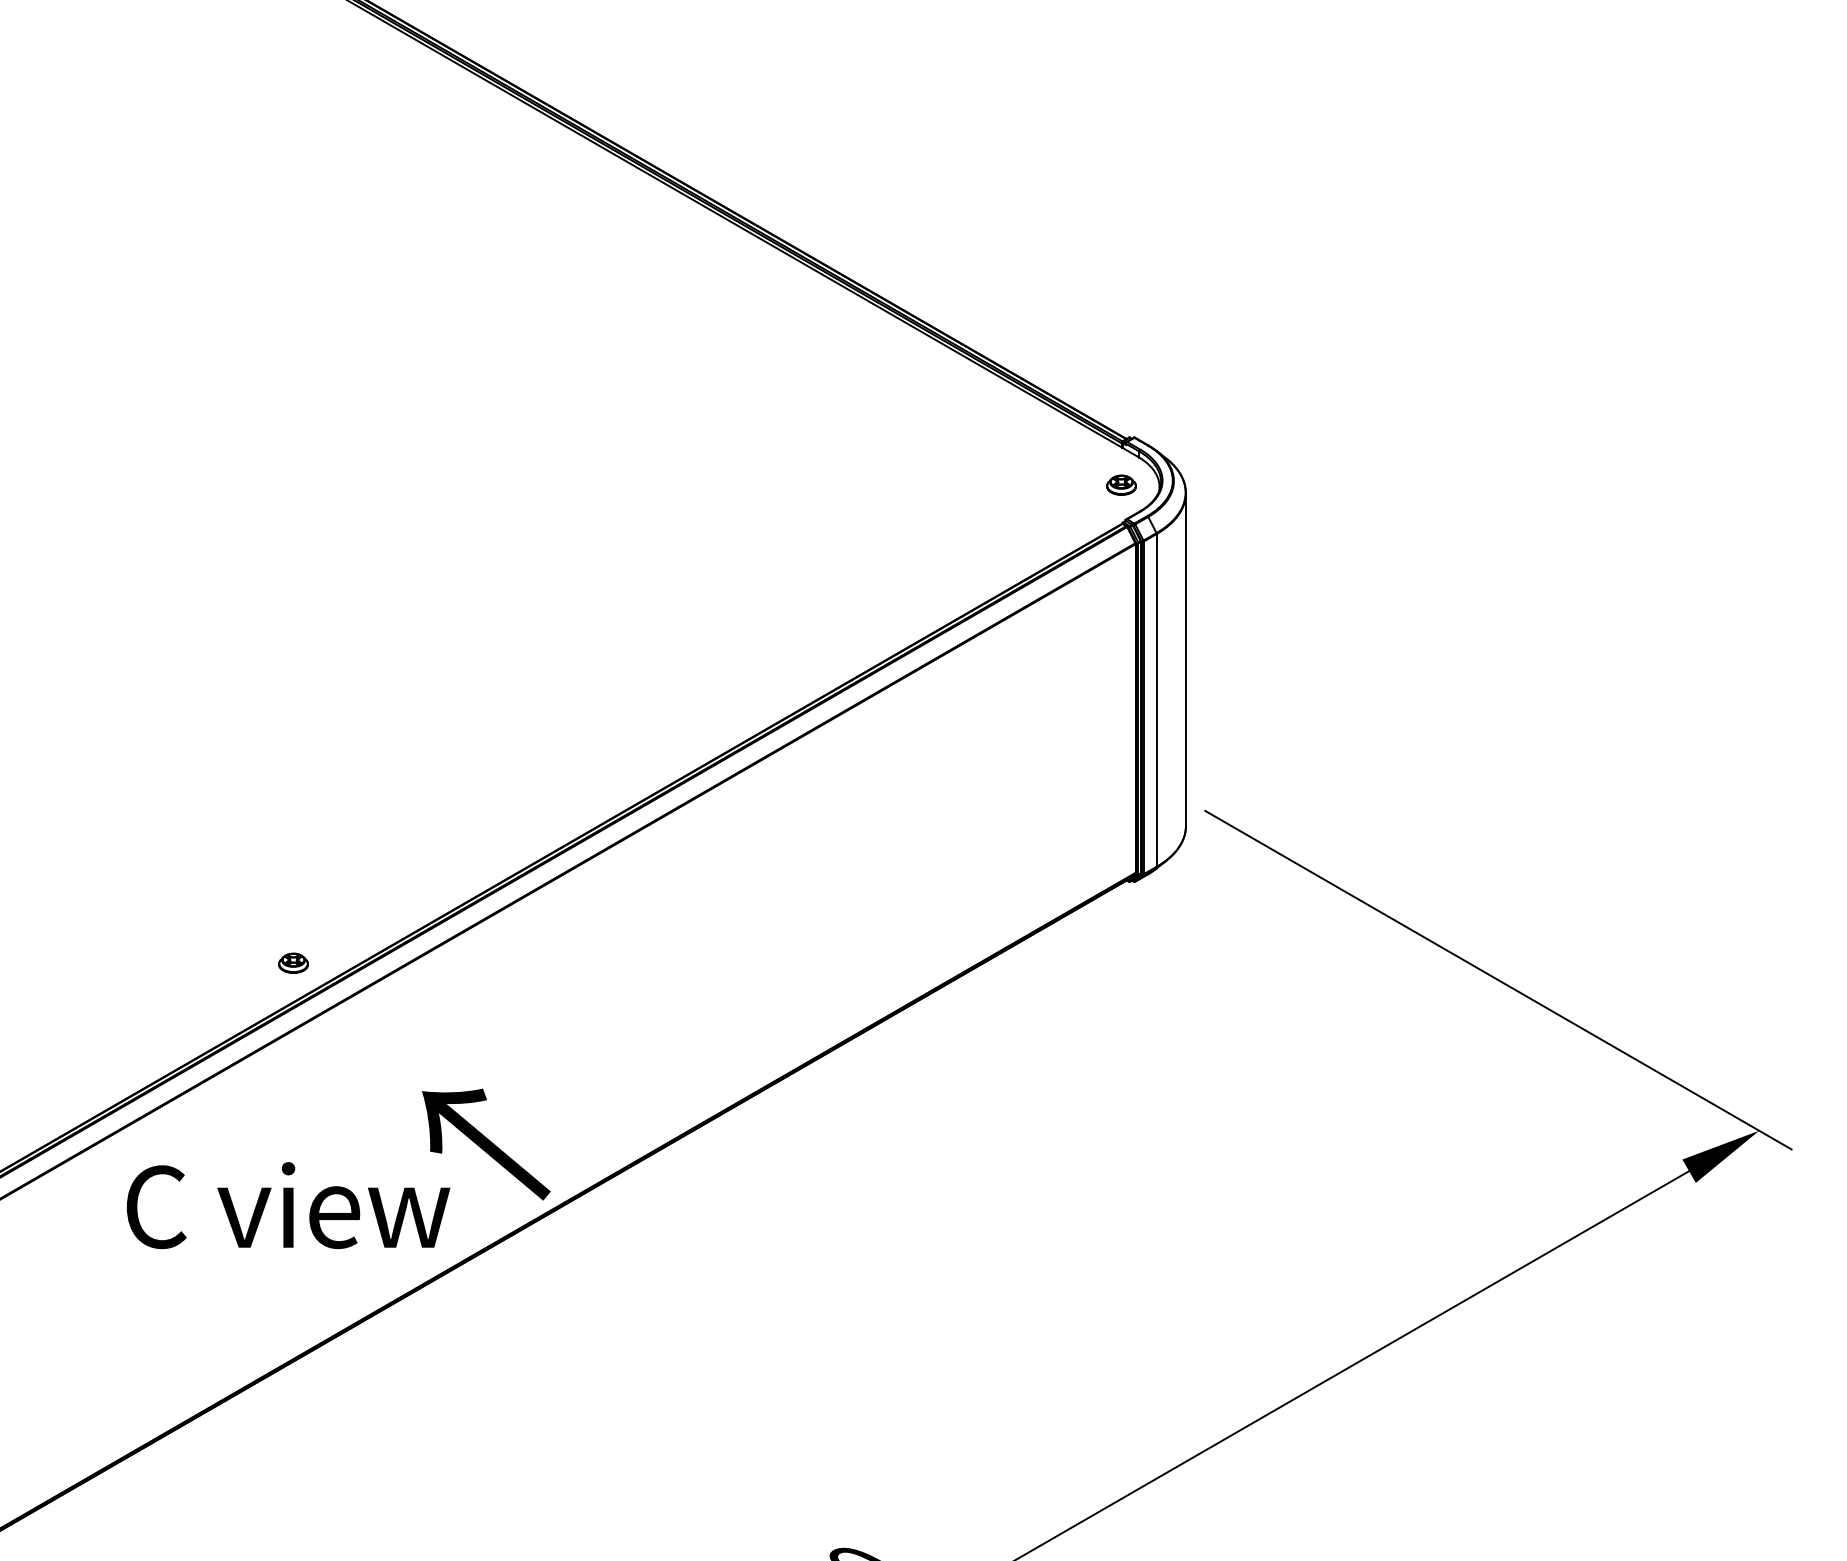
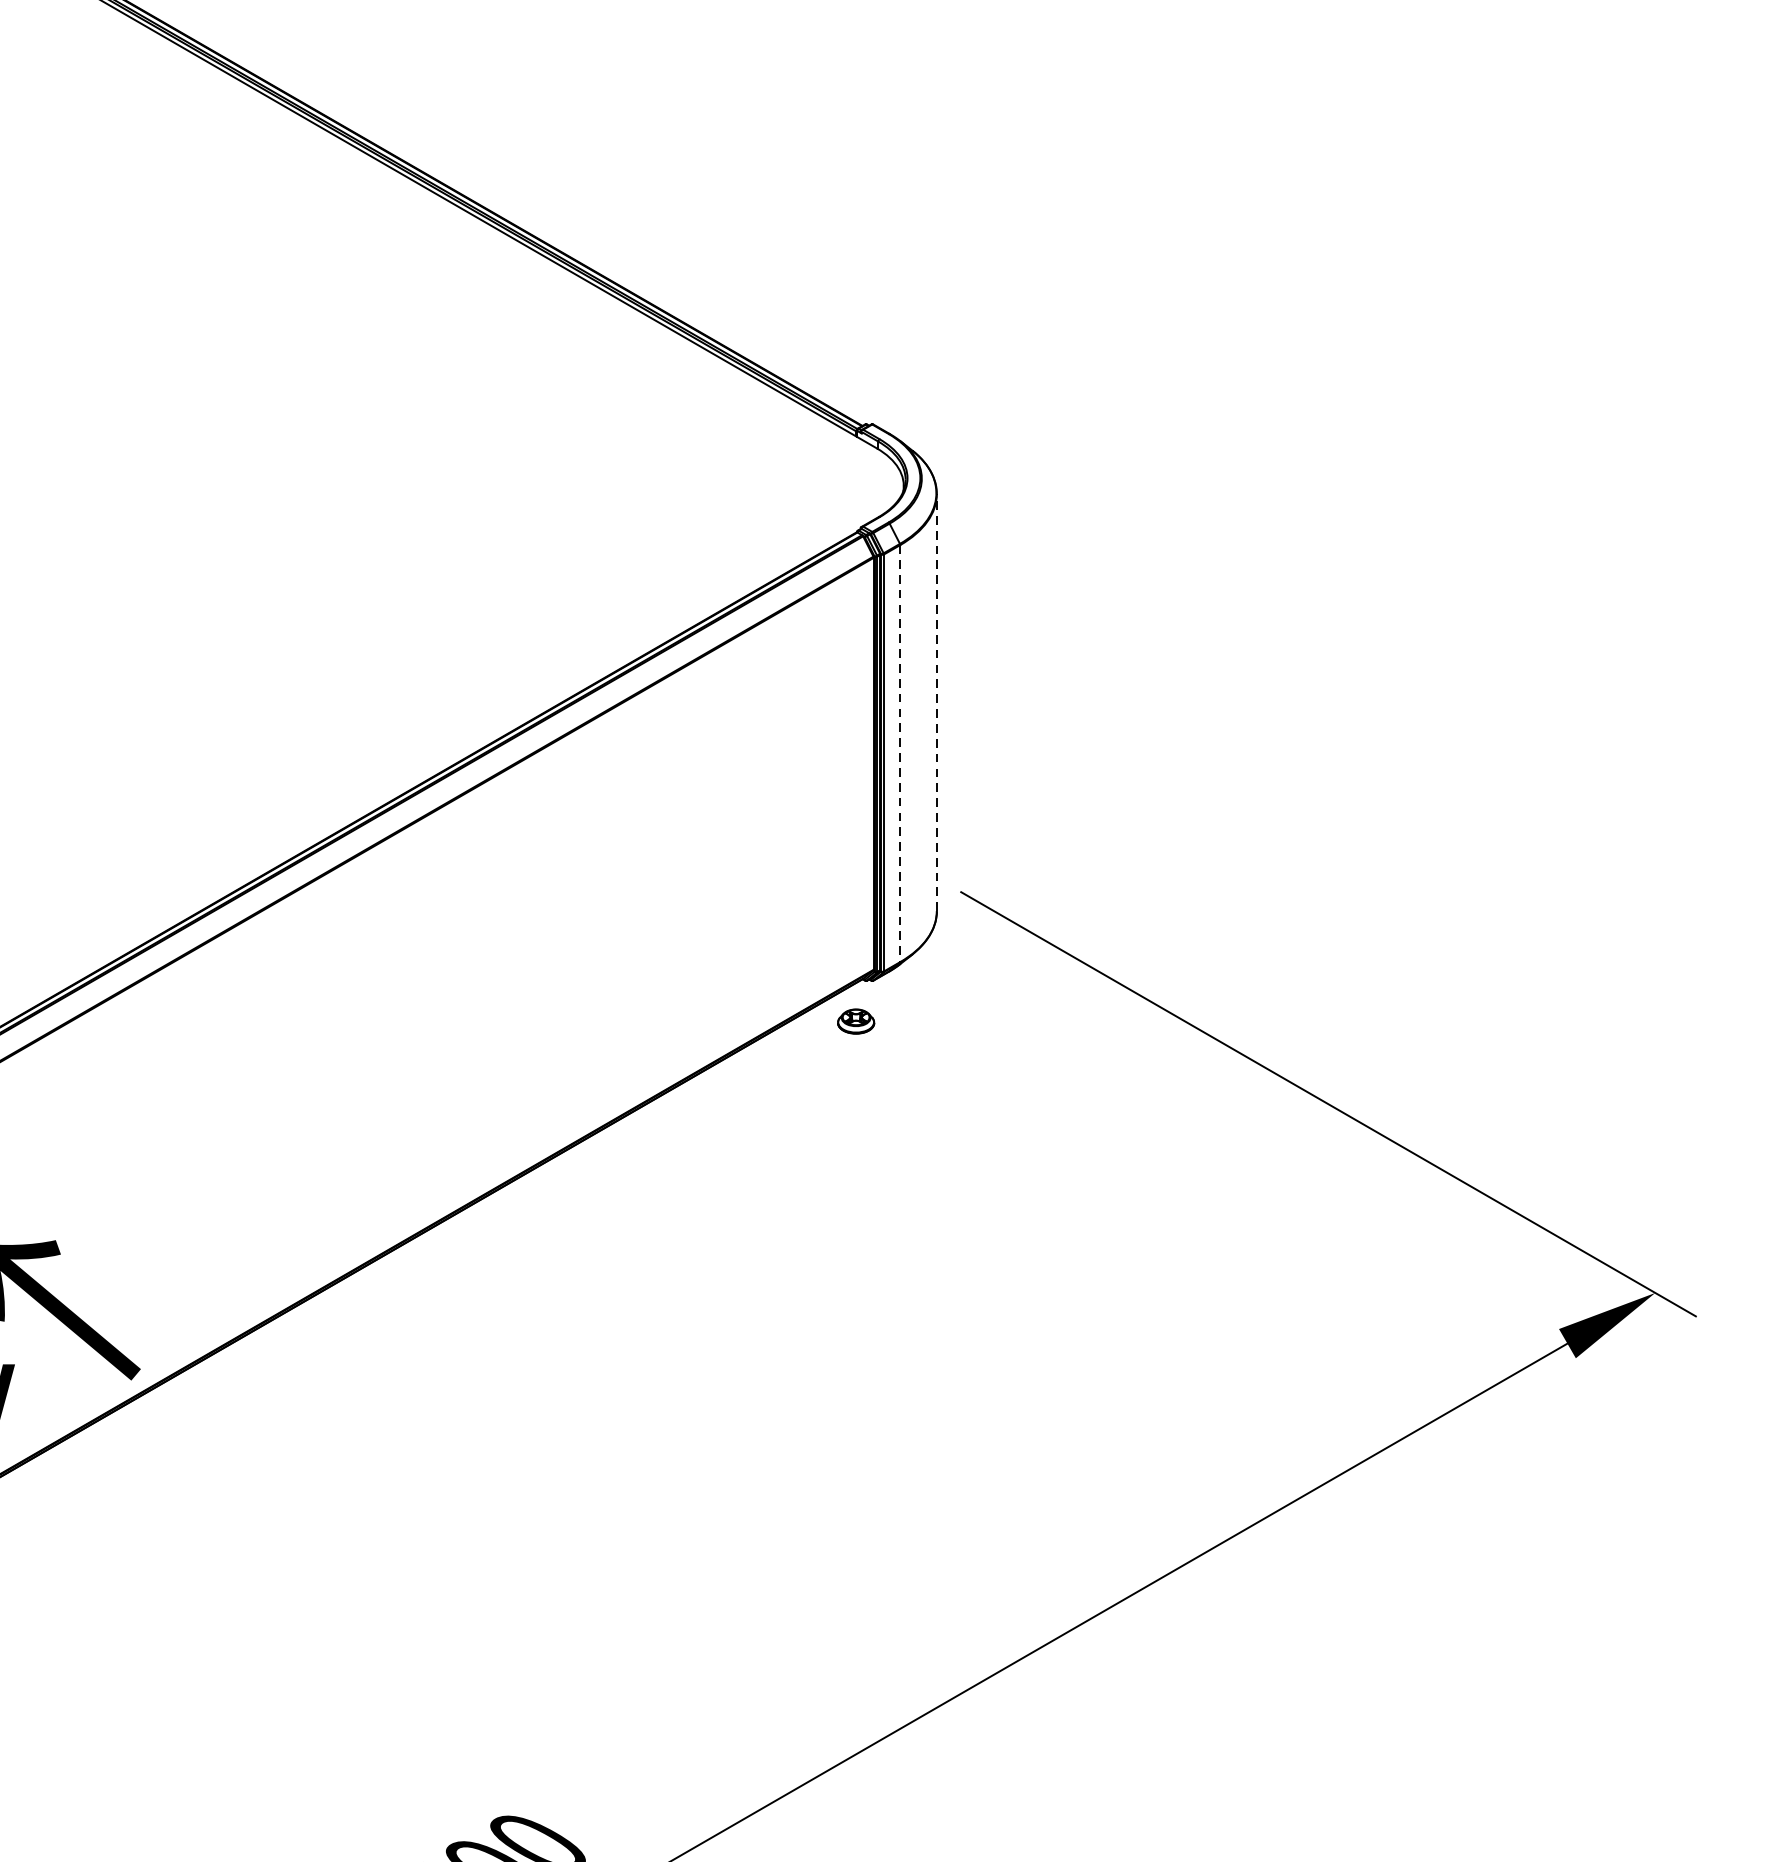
part: (1121, 484) -> (856, 1020), moved
line: (1185, 659) -> (936, 702), solid -> dashed
line: (1156, 700) -> (899, 753), solid -> dashed

